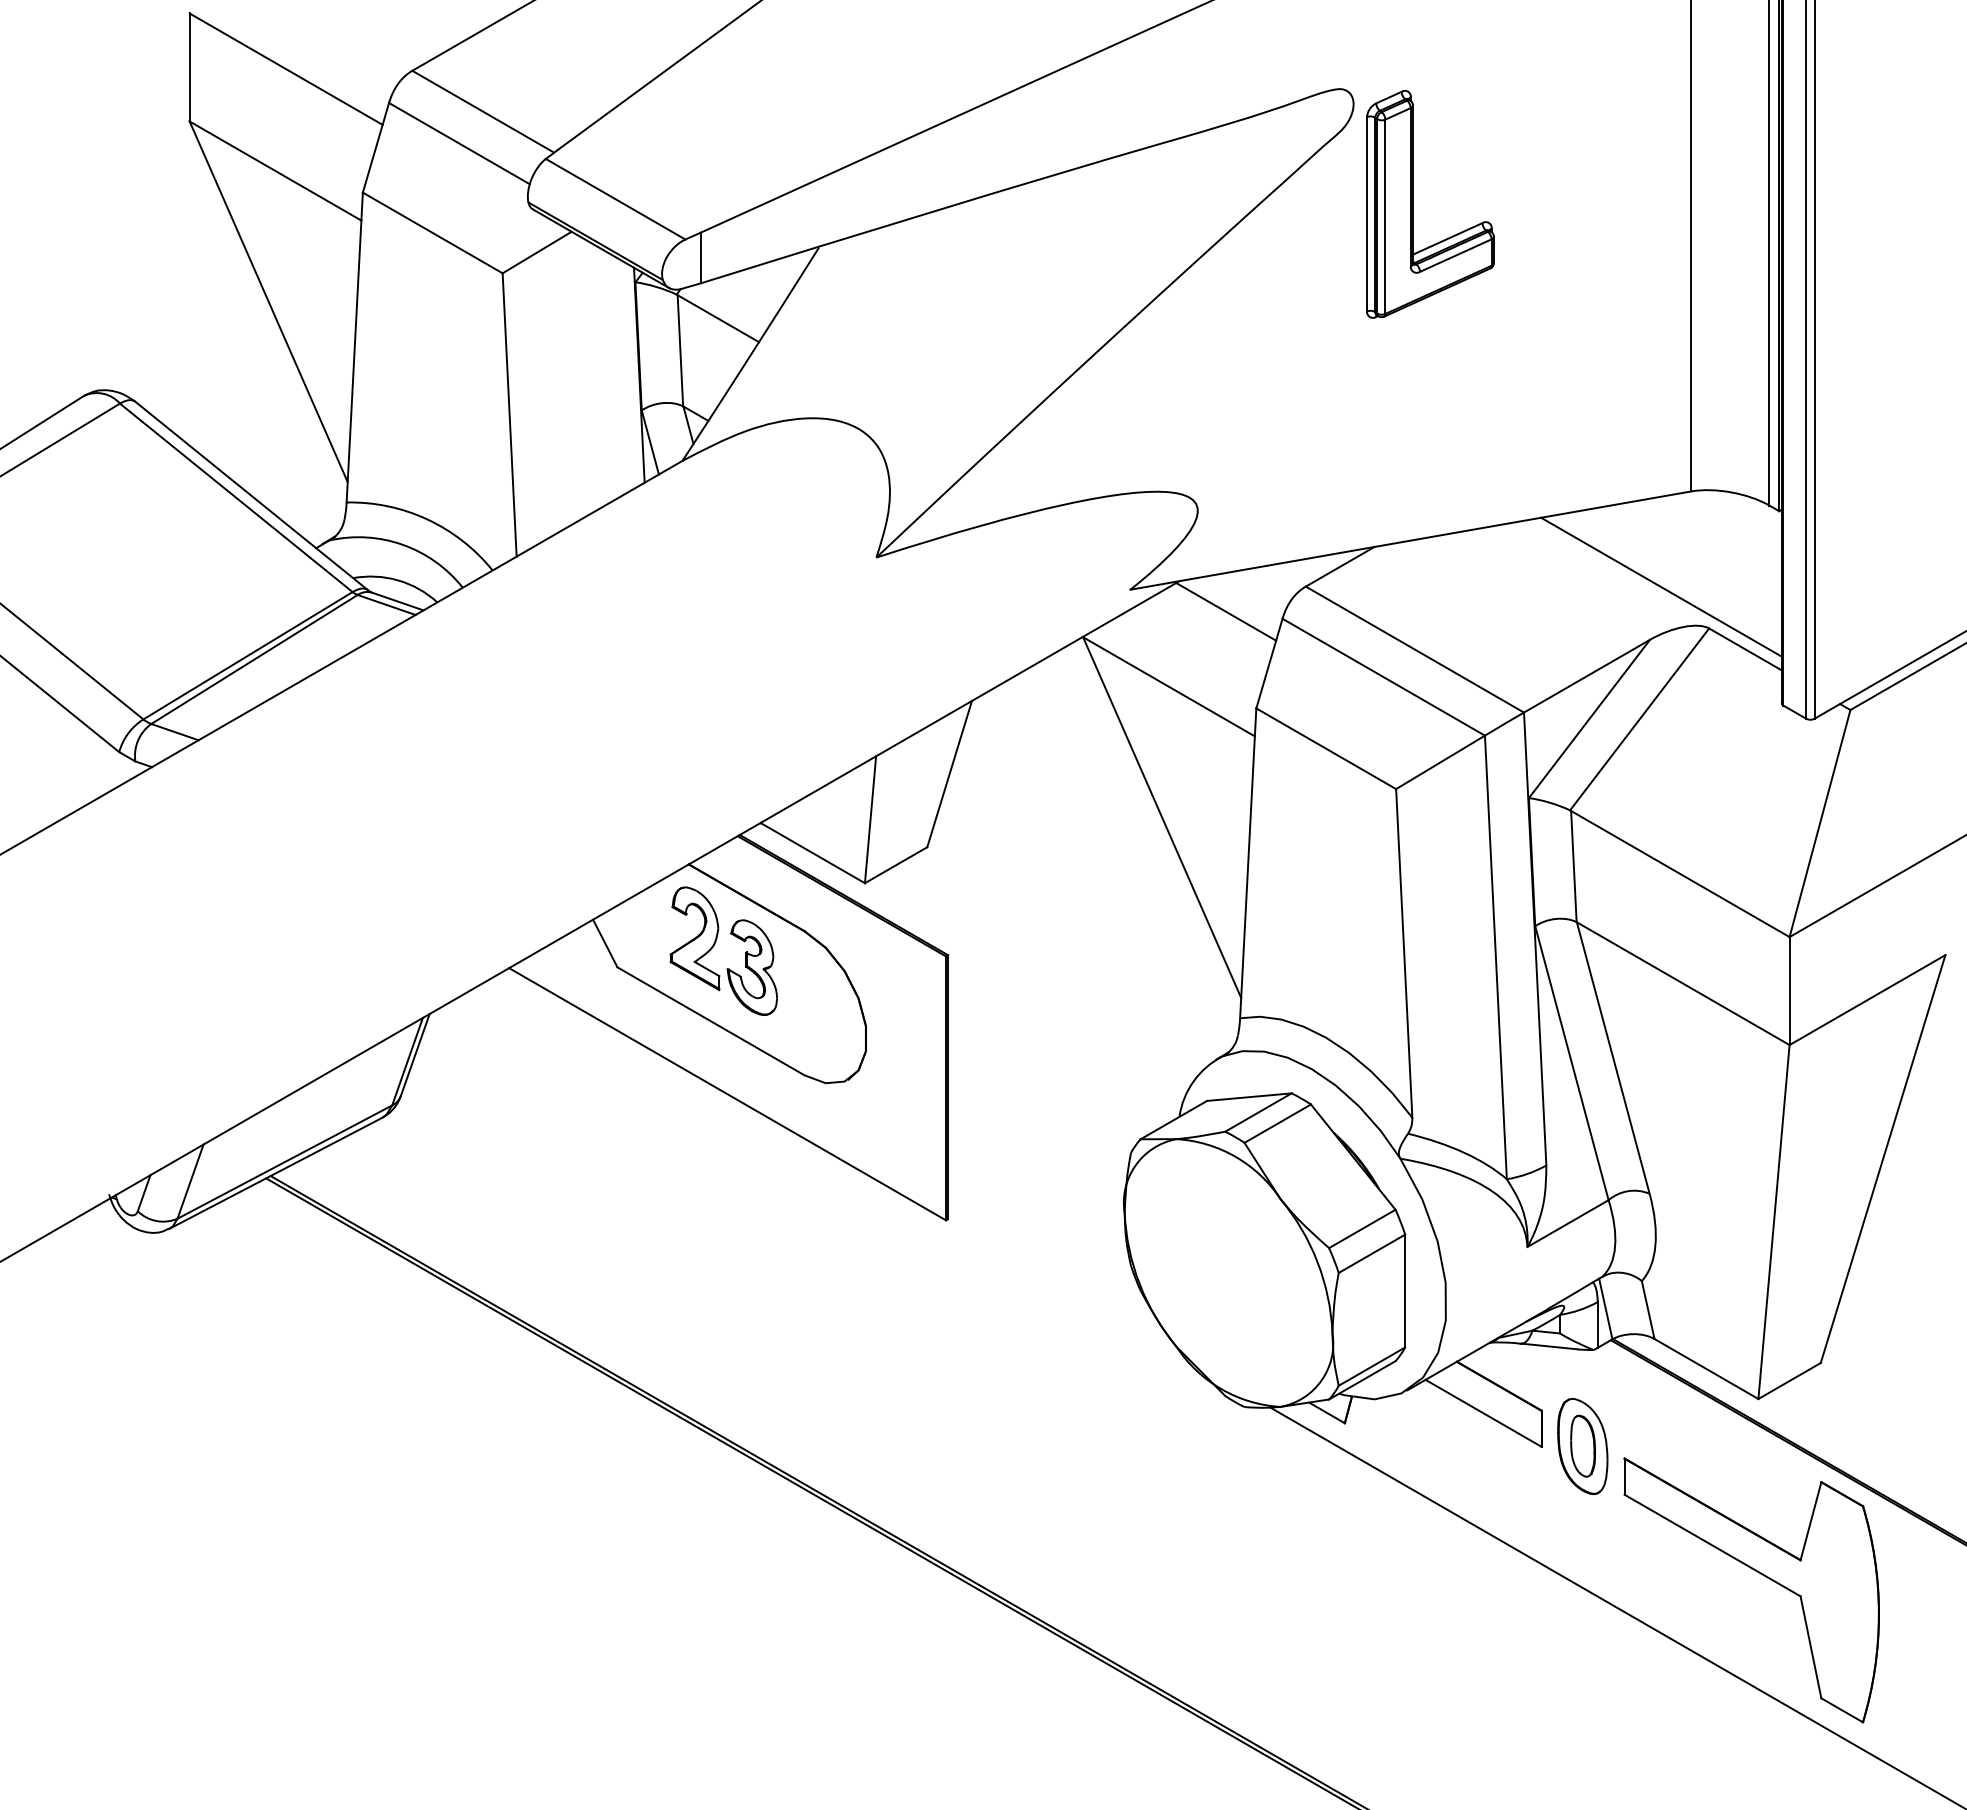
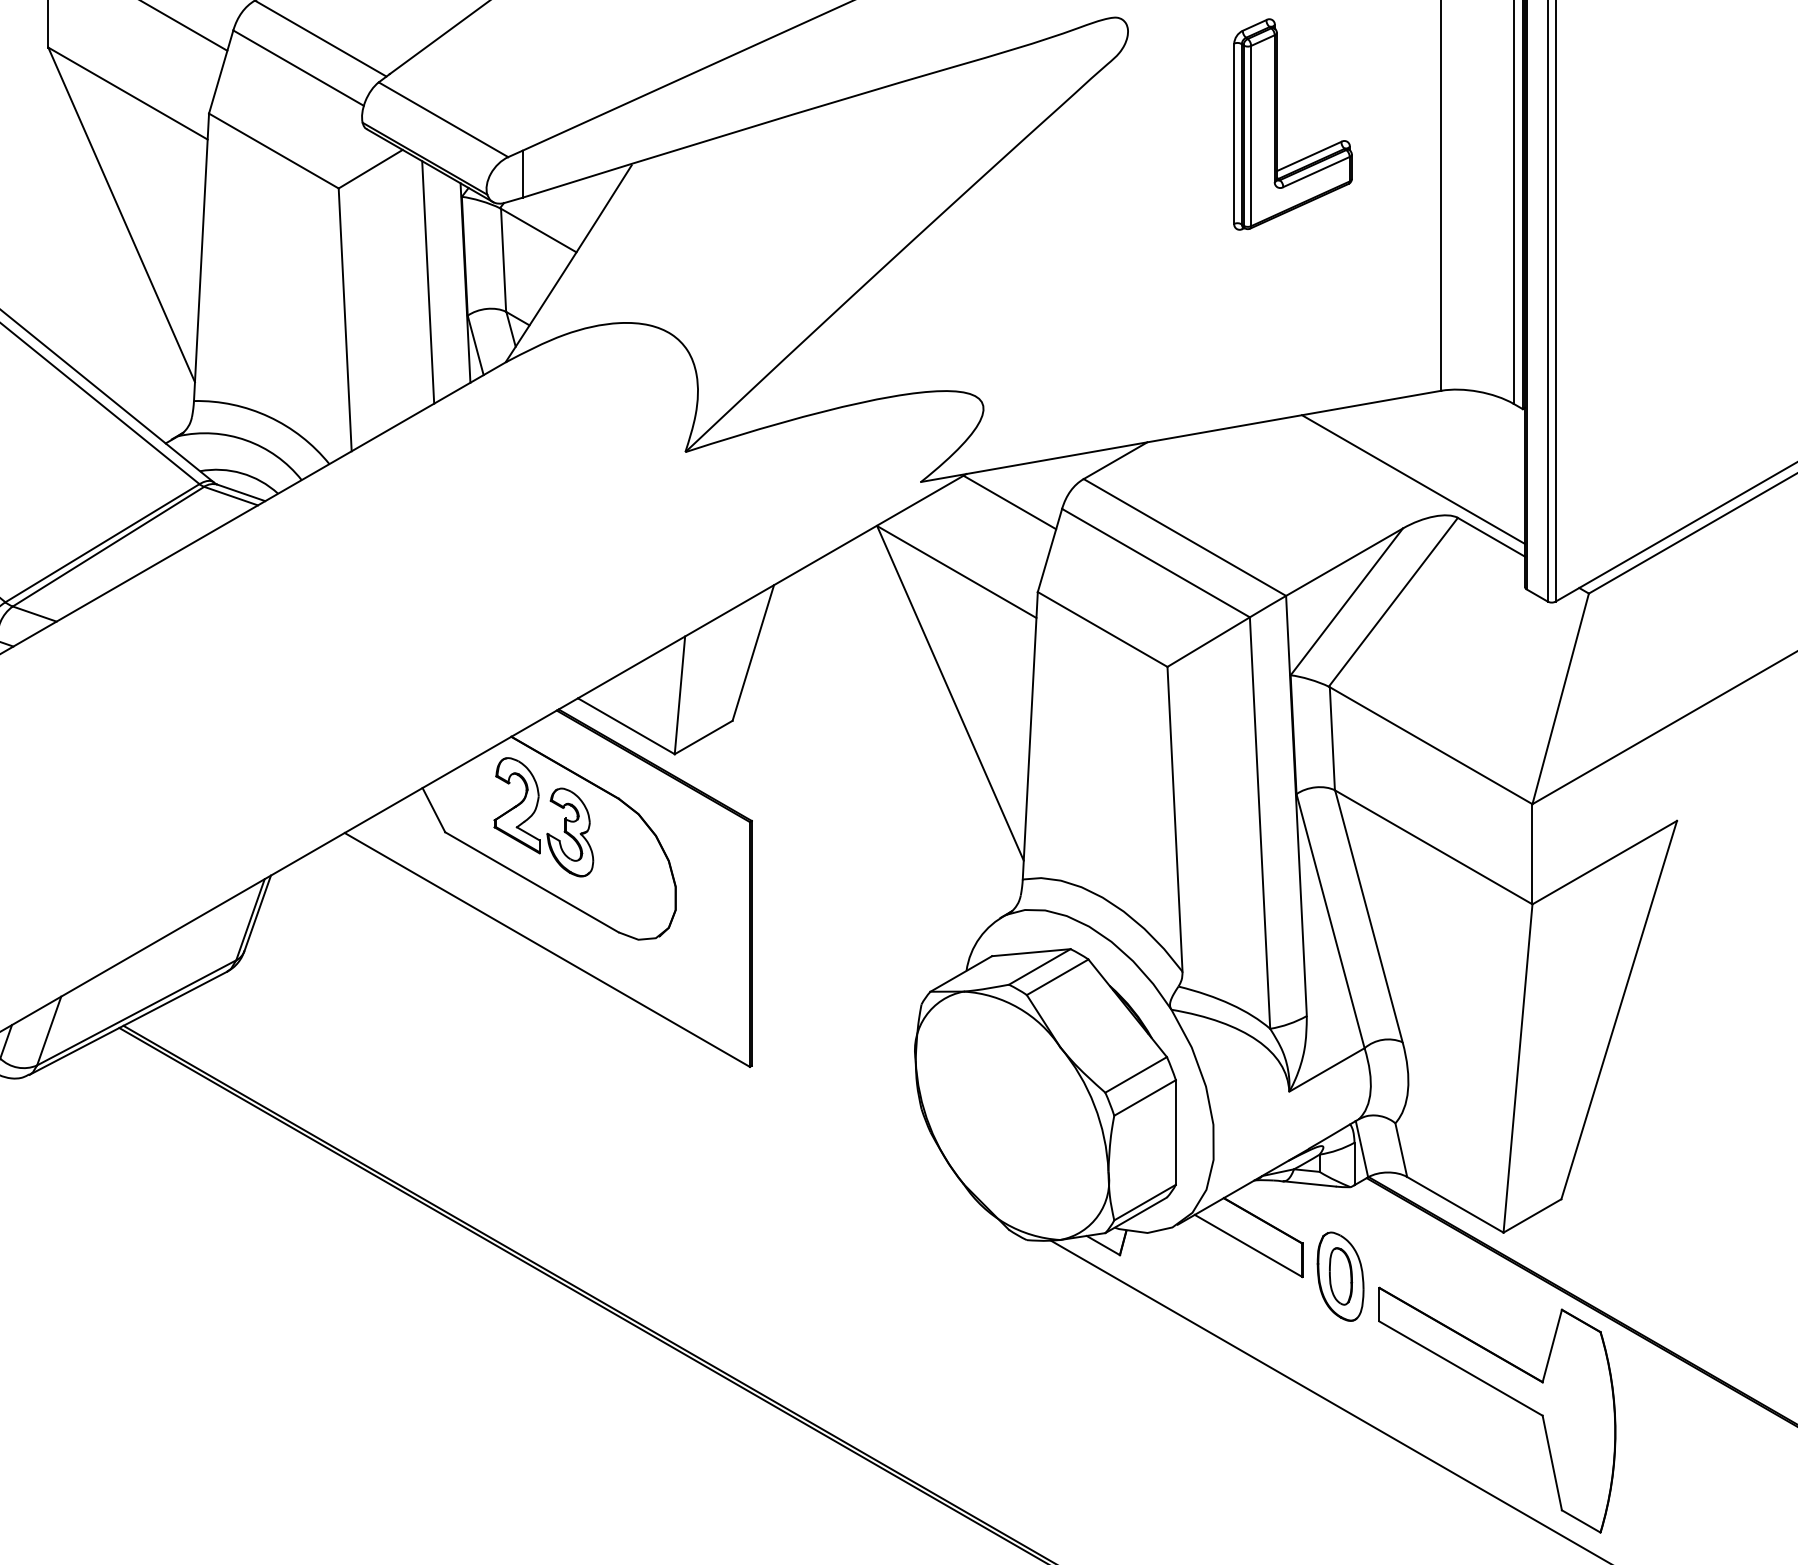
part: (1413, 204) -> (1277, 124), moved
line: (598, 374) -> (427, 282), added

